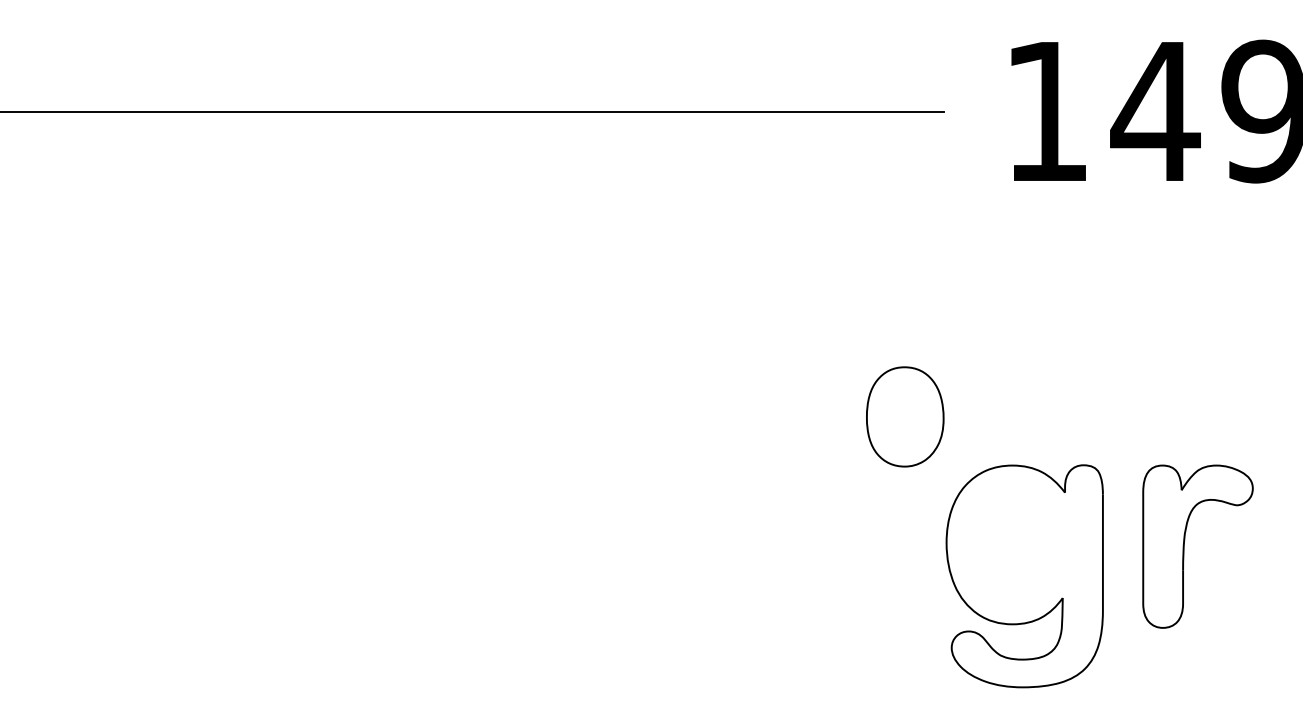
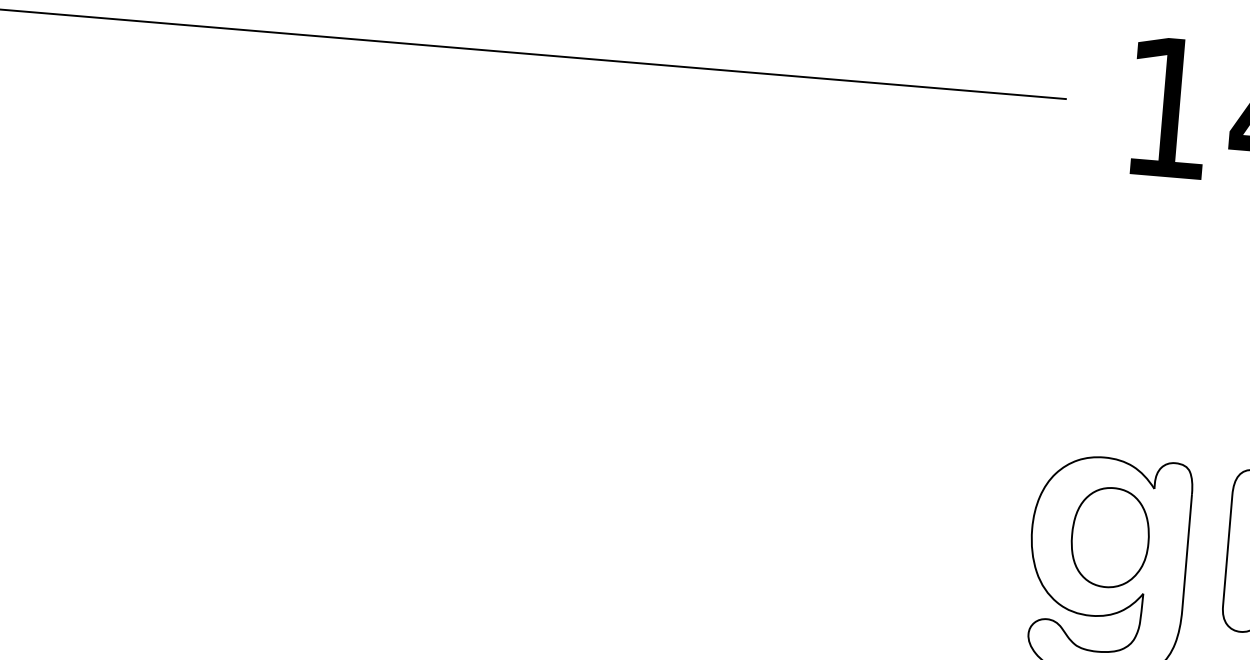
part: (905, 416) -> (1110, 537), moved

